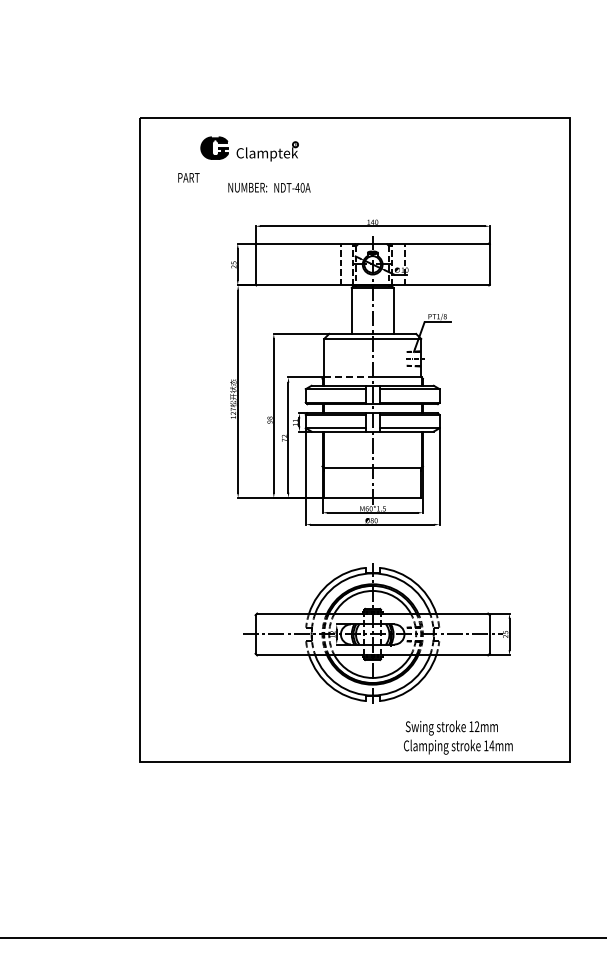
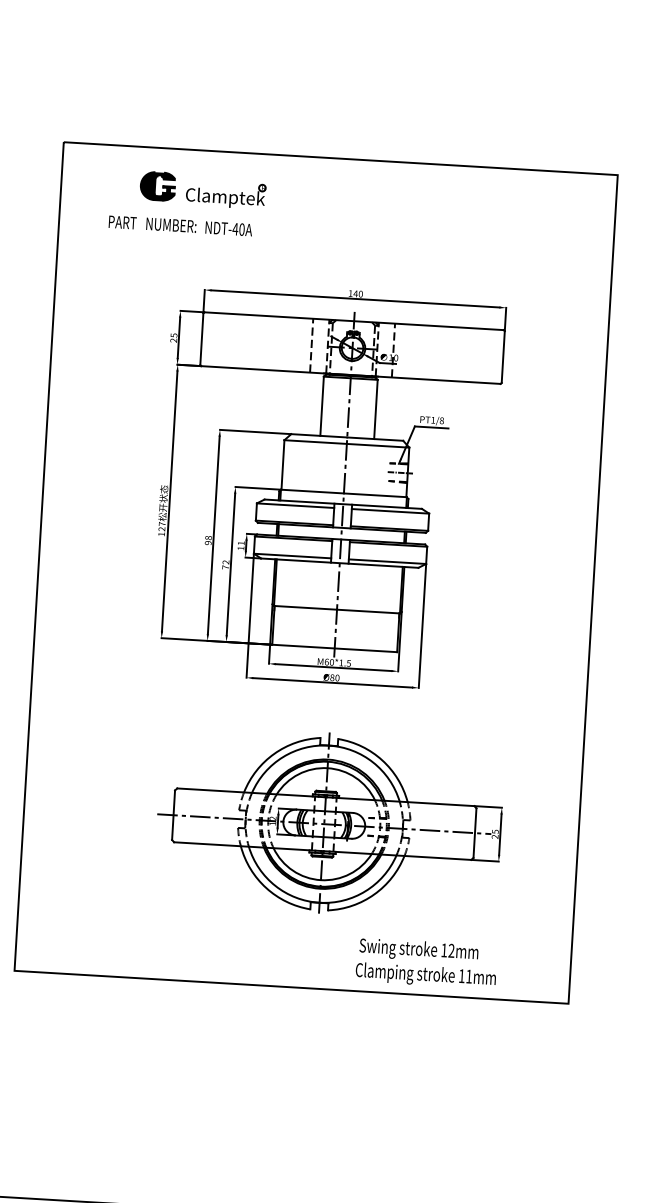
text: (269, 187) -> (199, 226), moved
line: (348, 377) -> (312, 491), dashed -> solid
text: (491, 745) -> (468, 976), 14mm -> 11mm

